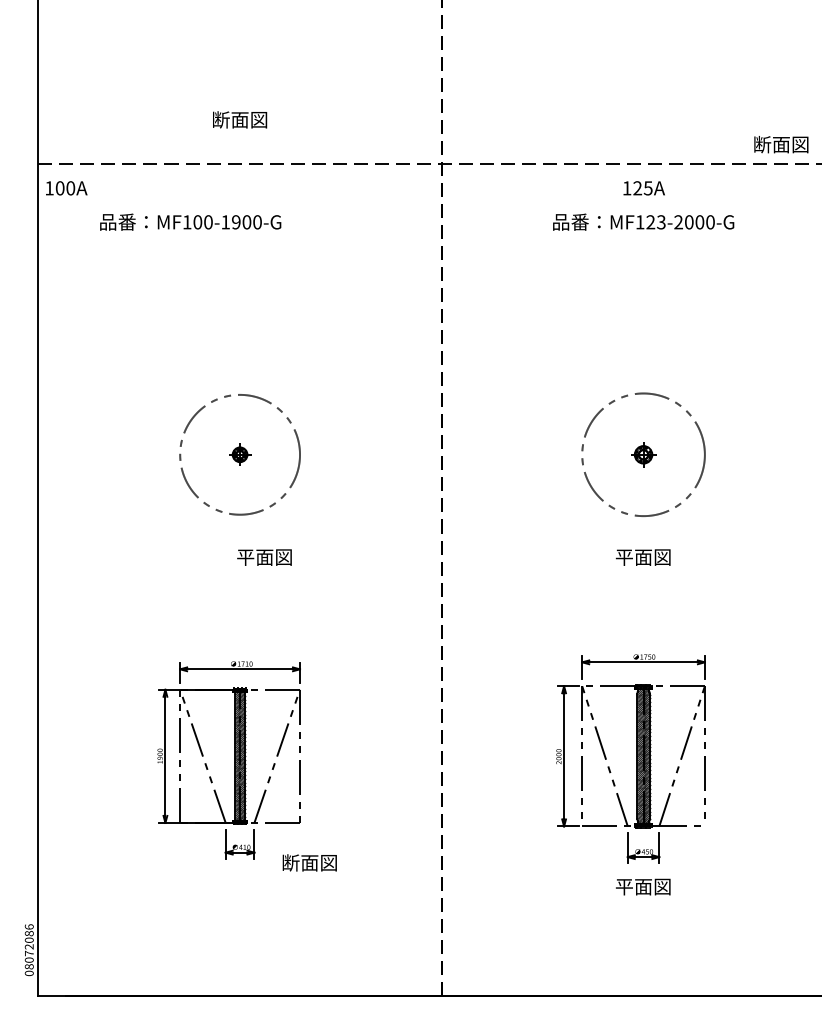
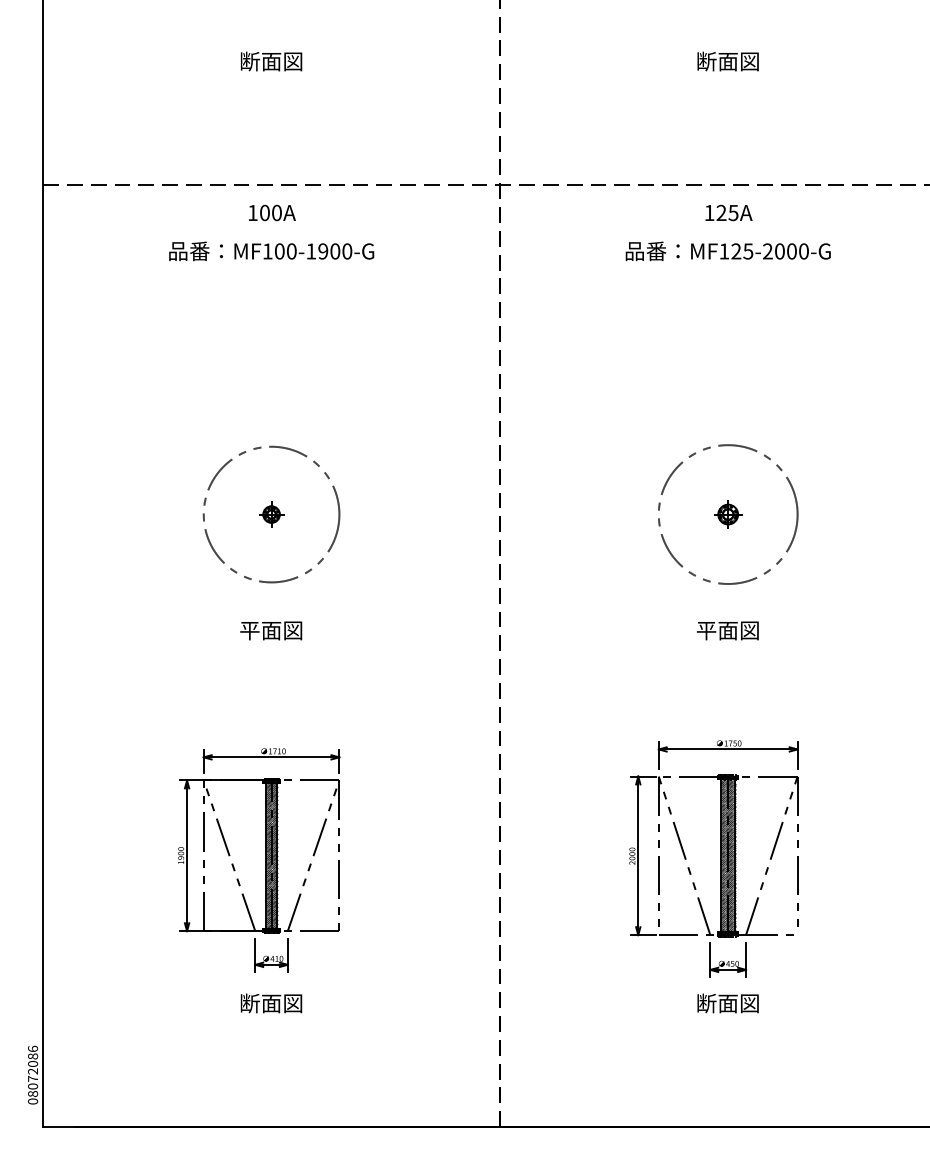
text: (240, 119) -> (271, 61), moved
text: (780, 144) -> (727, 61), moved
text: (66, 187) -> (272, 212), moved
text: (190, 222) -> (271, 251), moved
text: (661, 222) -> (748, 251), MF123-2000-G -> MF125-2000-G
text: (264, 557) -> (271, 630), moved
text: (309, 862) -> (271, 1003), moved
text: (624, 886) -> (706, 1003), 平面図 -> 断面図

